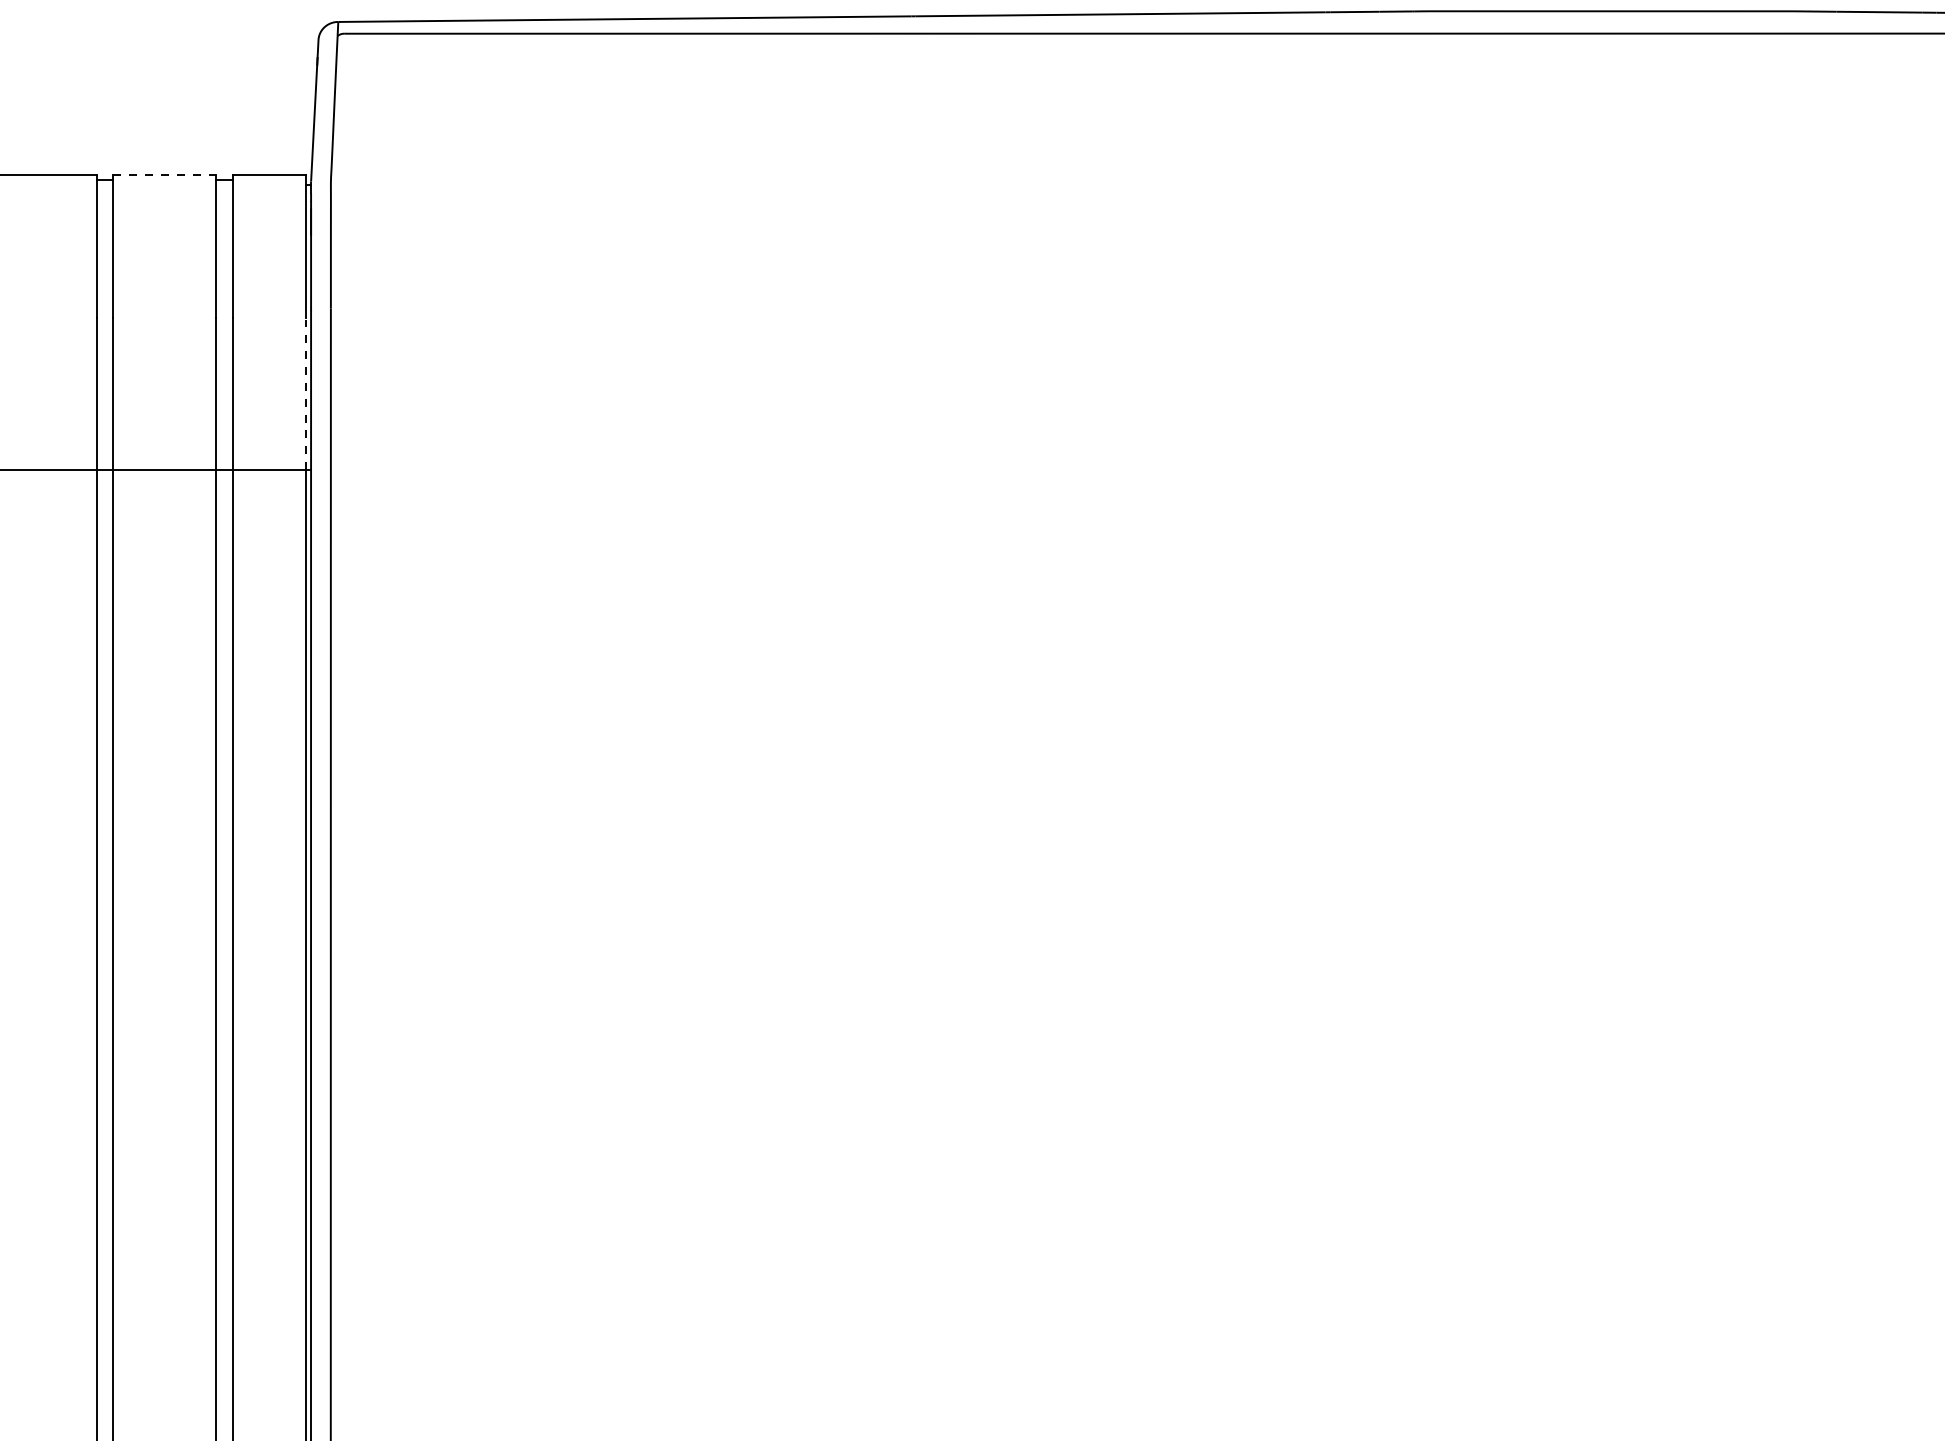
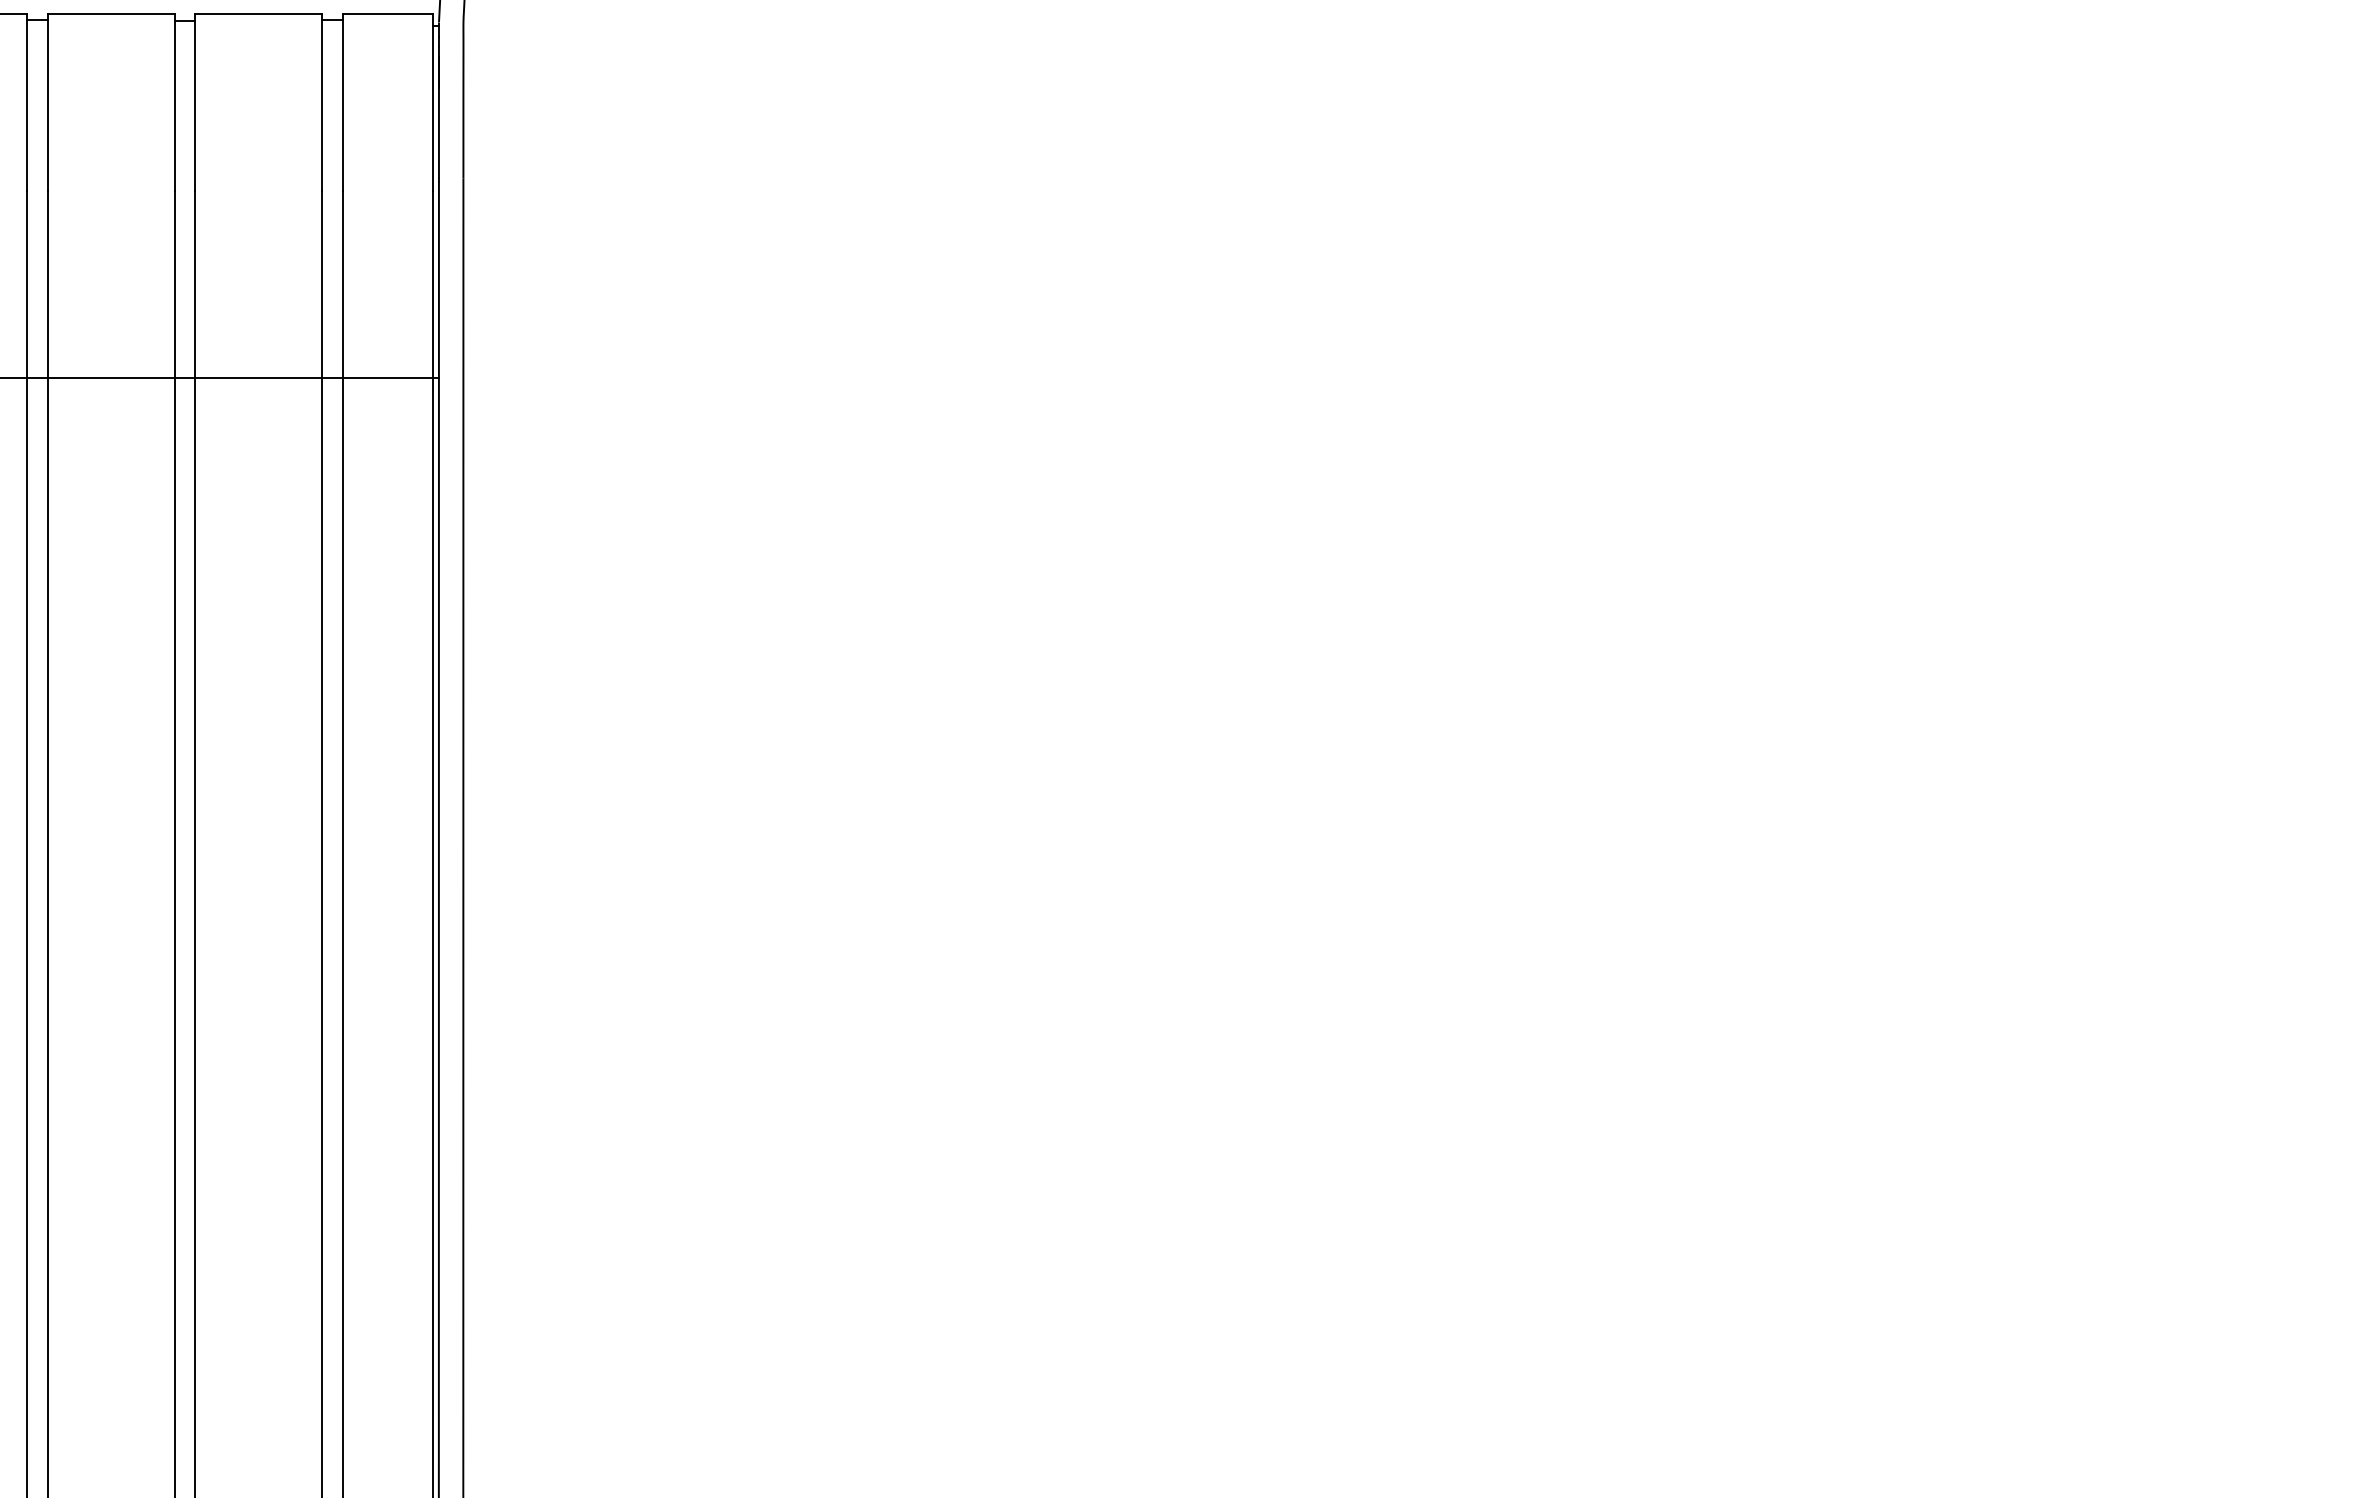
line: (164, 175) -> (257, 14), dashed -> solid
line: (306, 394) -> (433, 285), dashed -> solid

